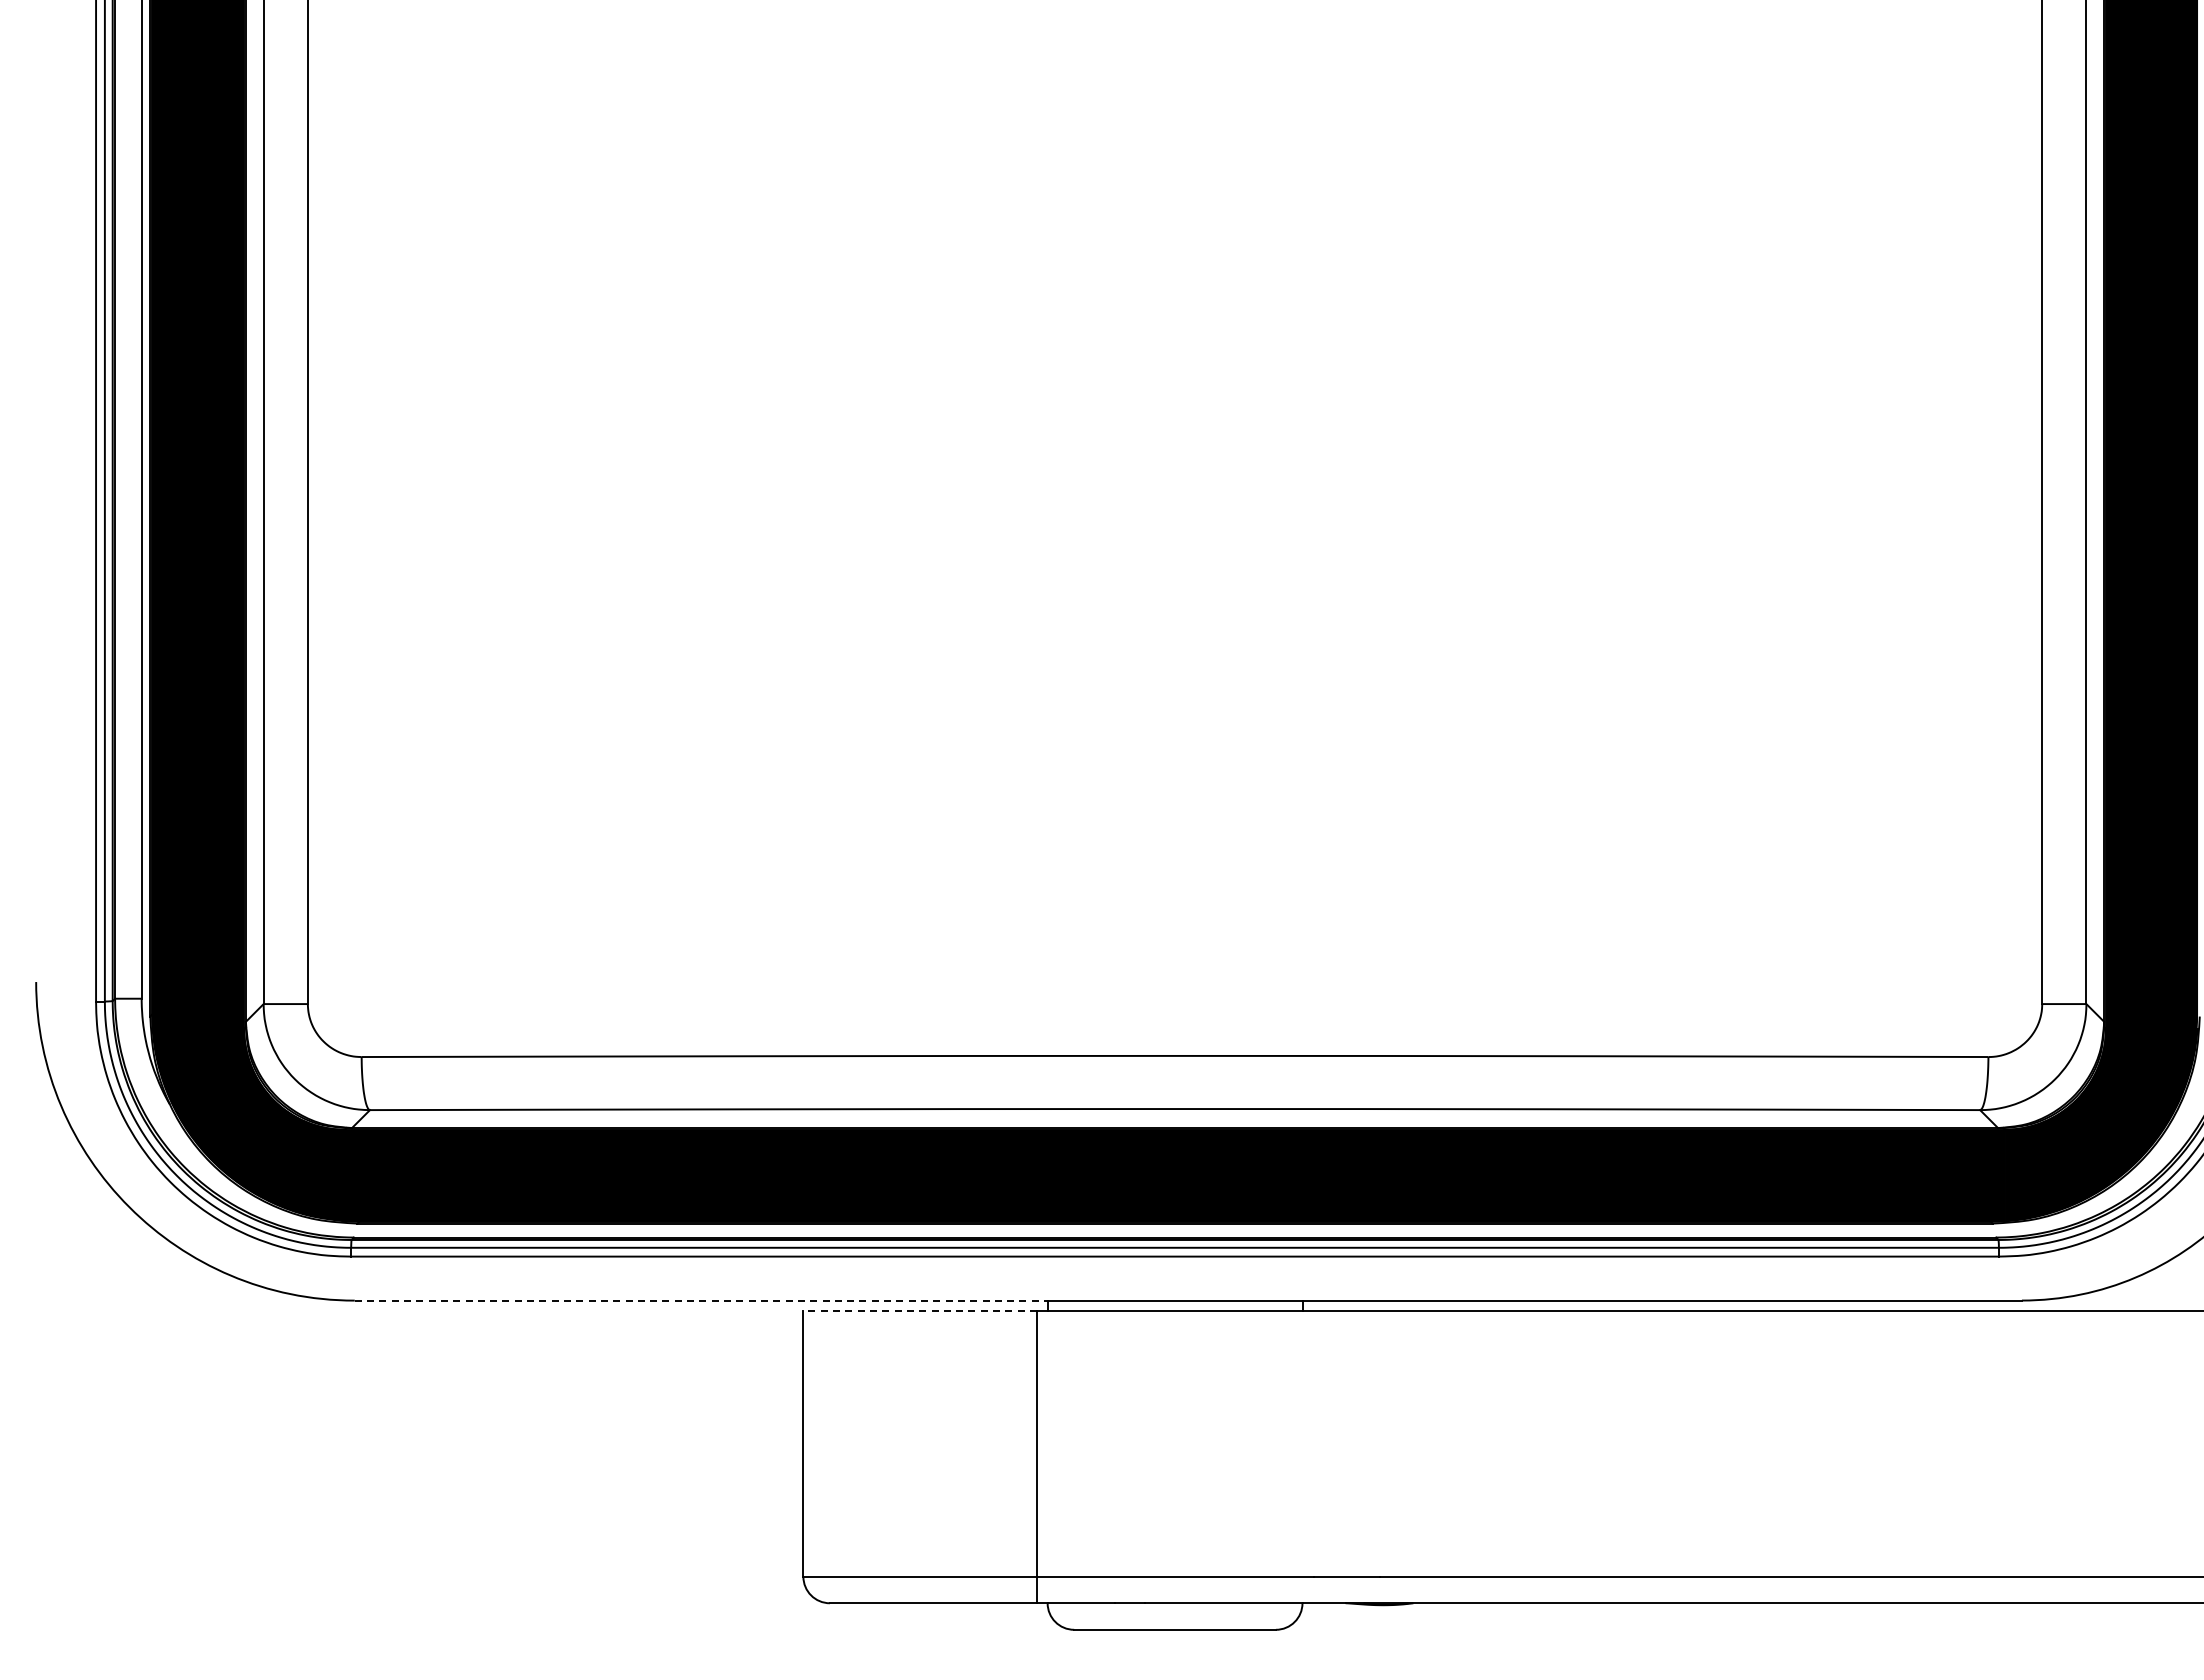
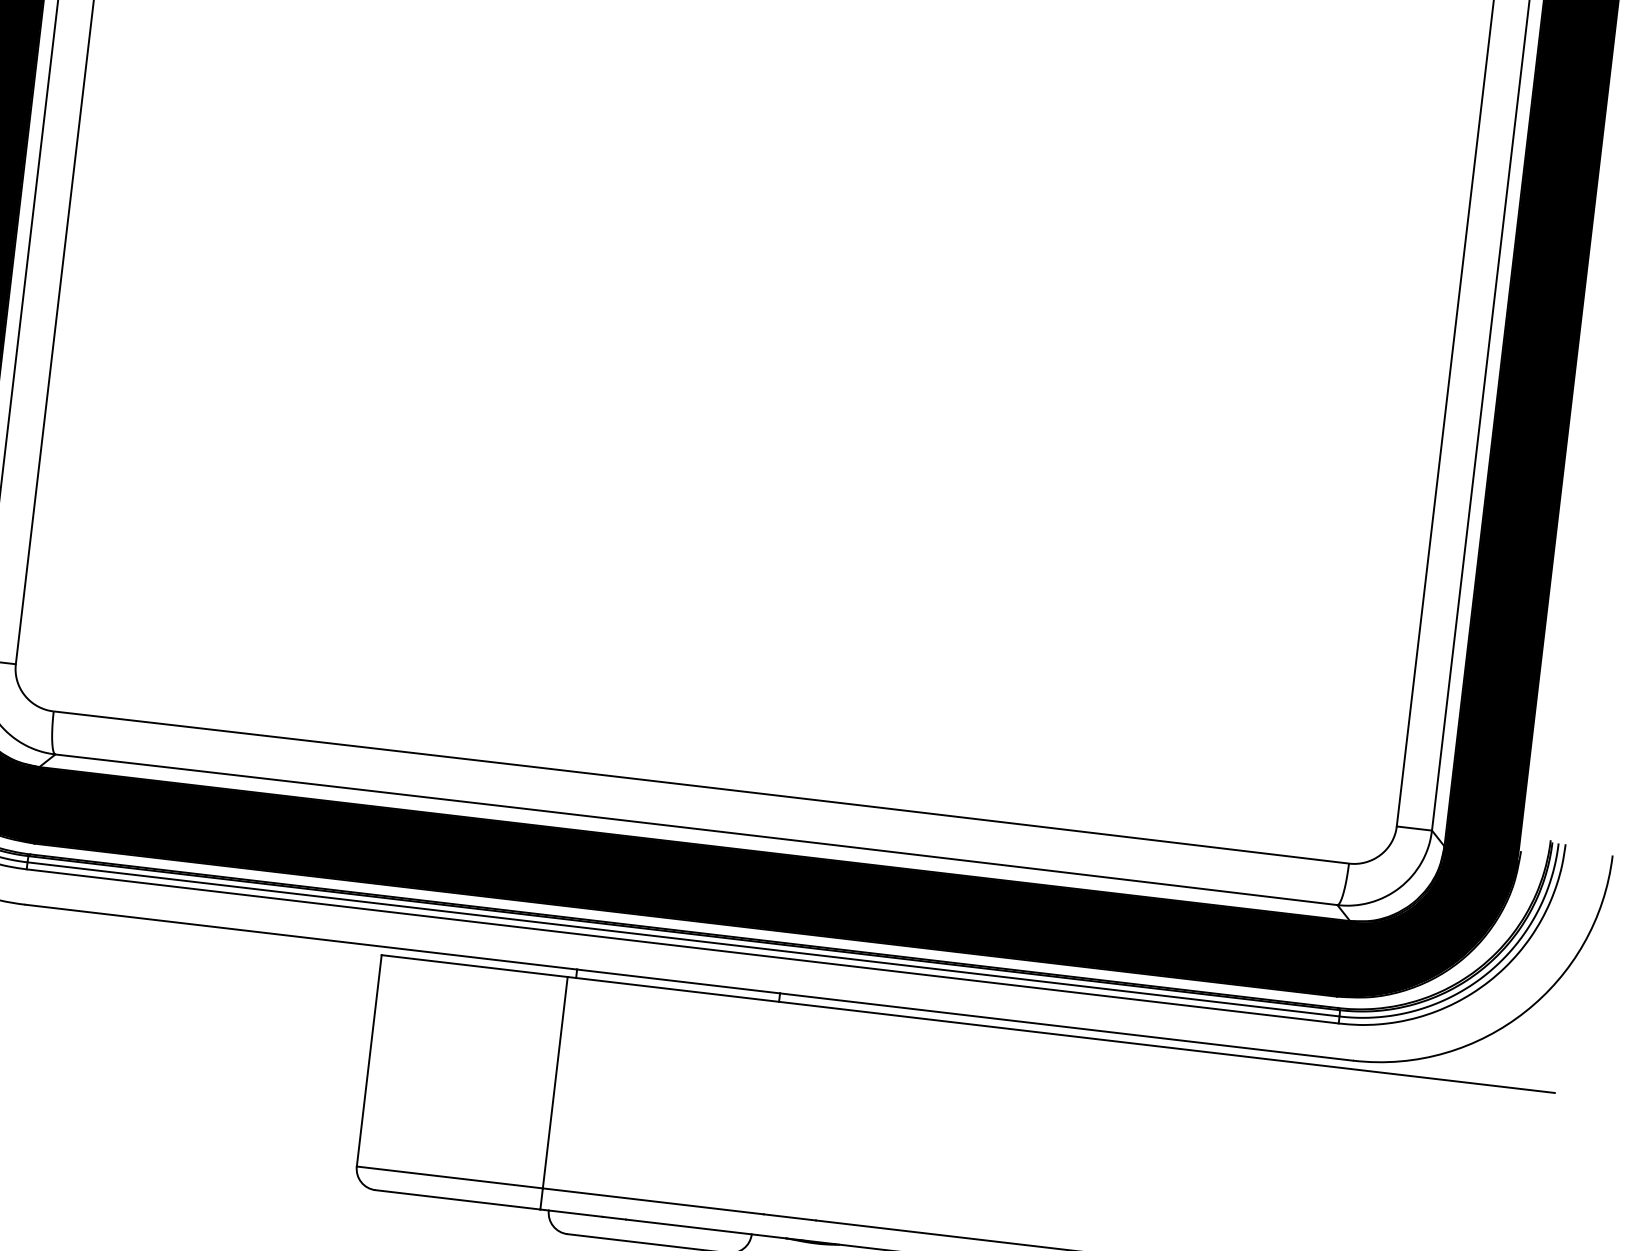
line: (701, 1300) -> (301, 937), dashed -> solid
line: (920, 1311) -> (474, 966), dashed -> solid

